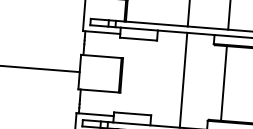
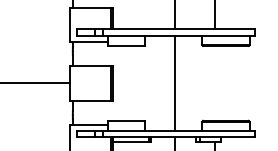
line: (224, 82) -> (215, 82), removed

